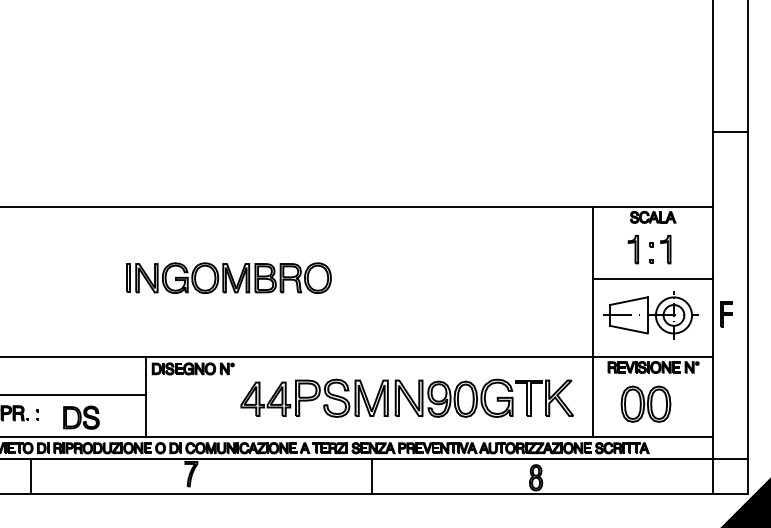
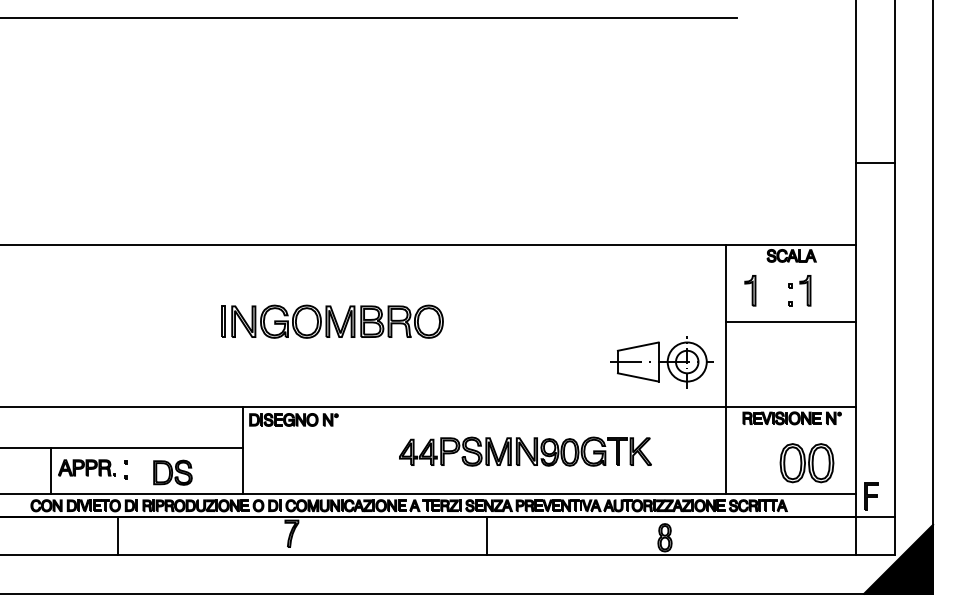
part: (633, 249) -> (750, 290), moved
part: (726, 314) -> (871, 496), moved
part: (650, 315) -> (661, 362), moved
part: (407, 398) -> (525, 451), size x0.7
part: (645, 404) -> (806, 463), moved
part: (37, 415) -> (125, 470), size x1.6

